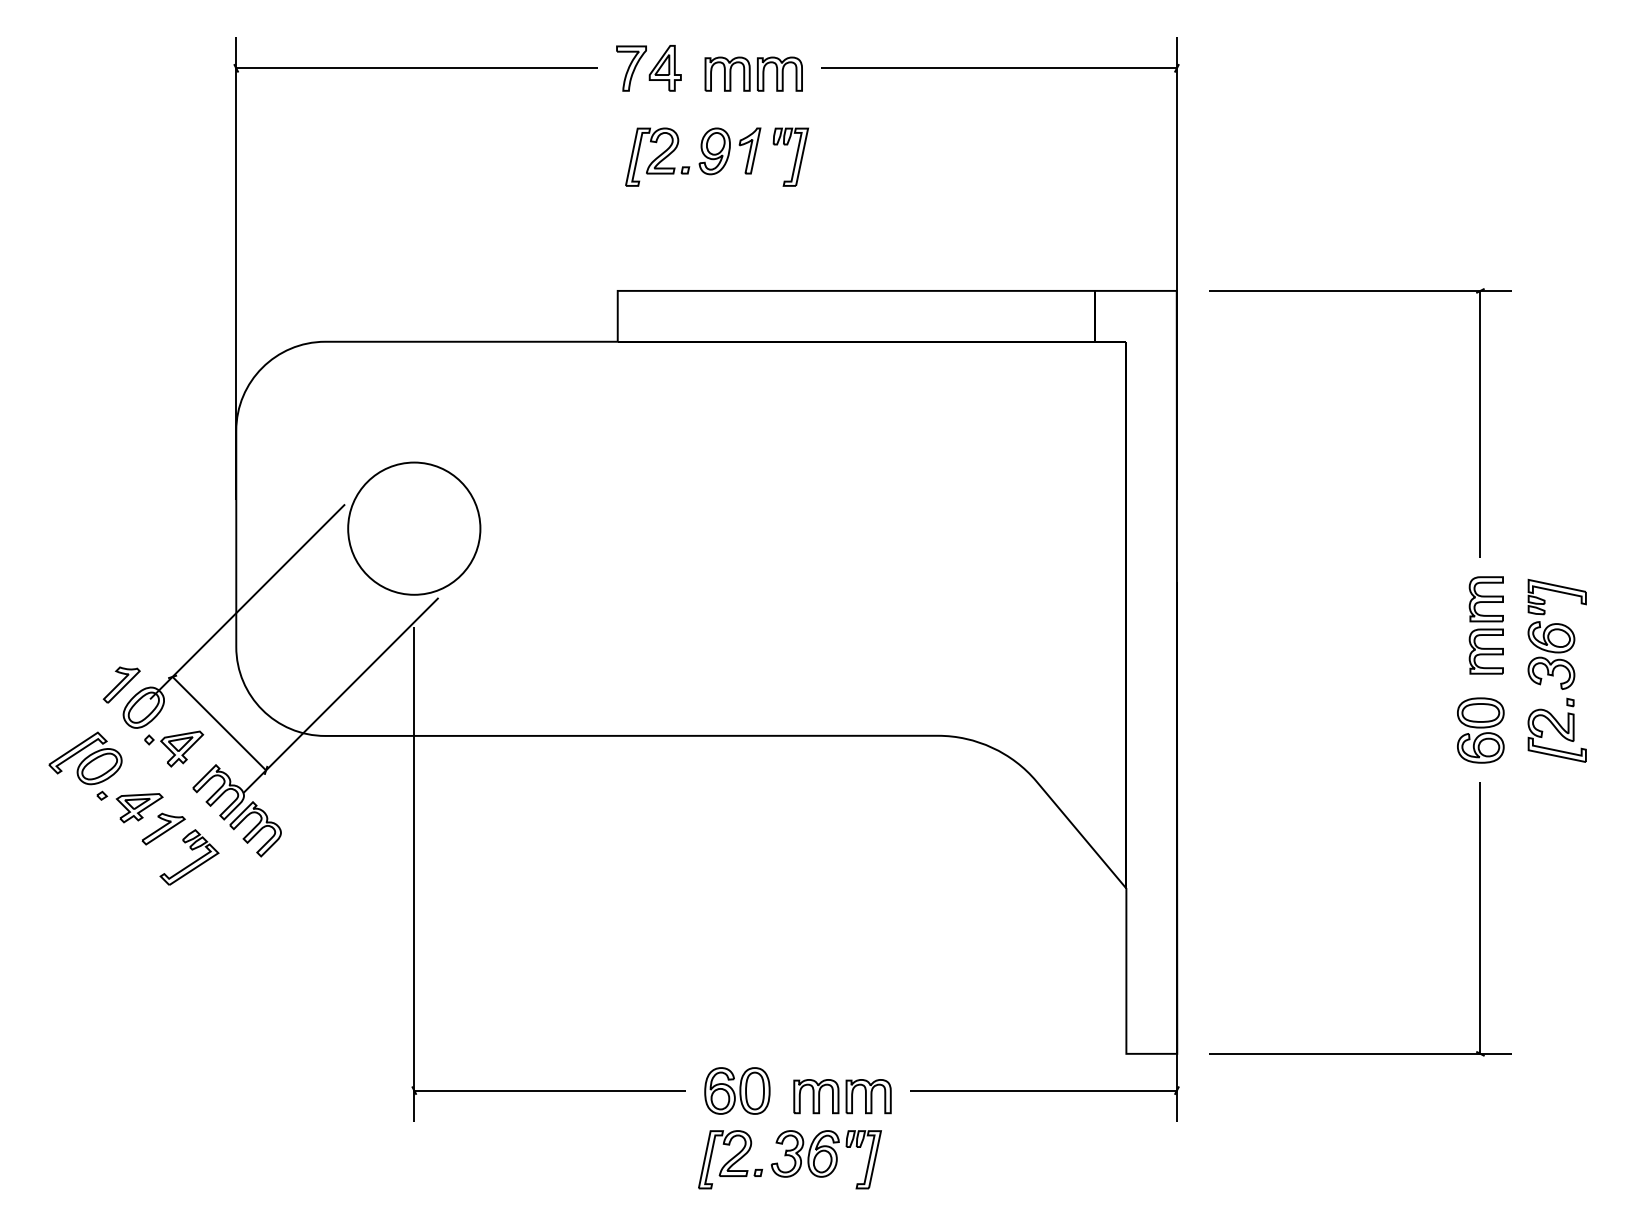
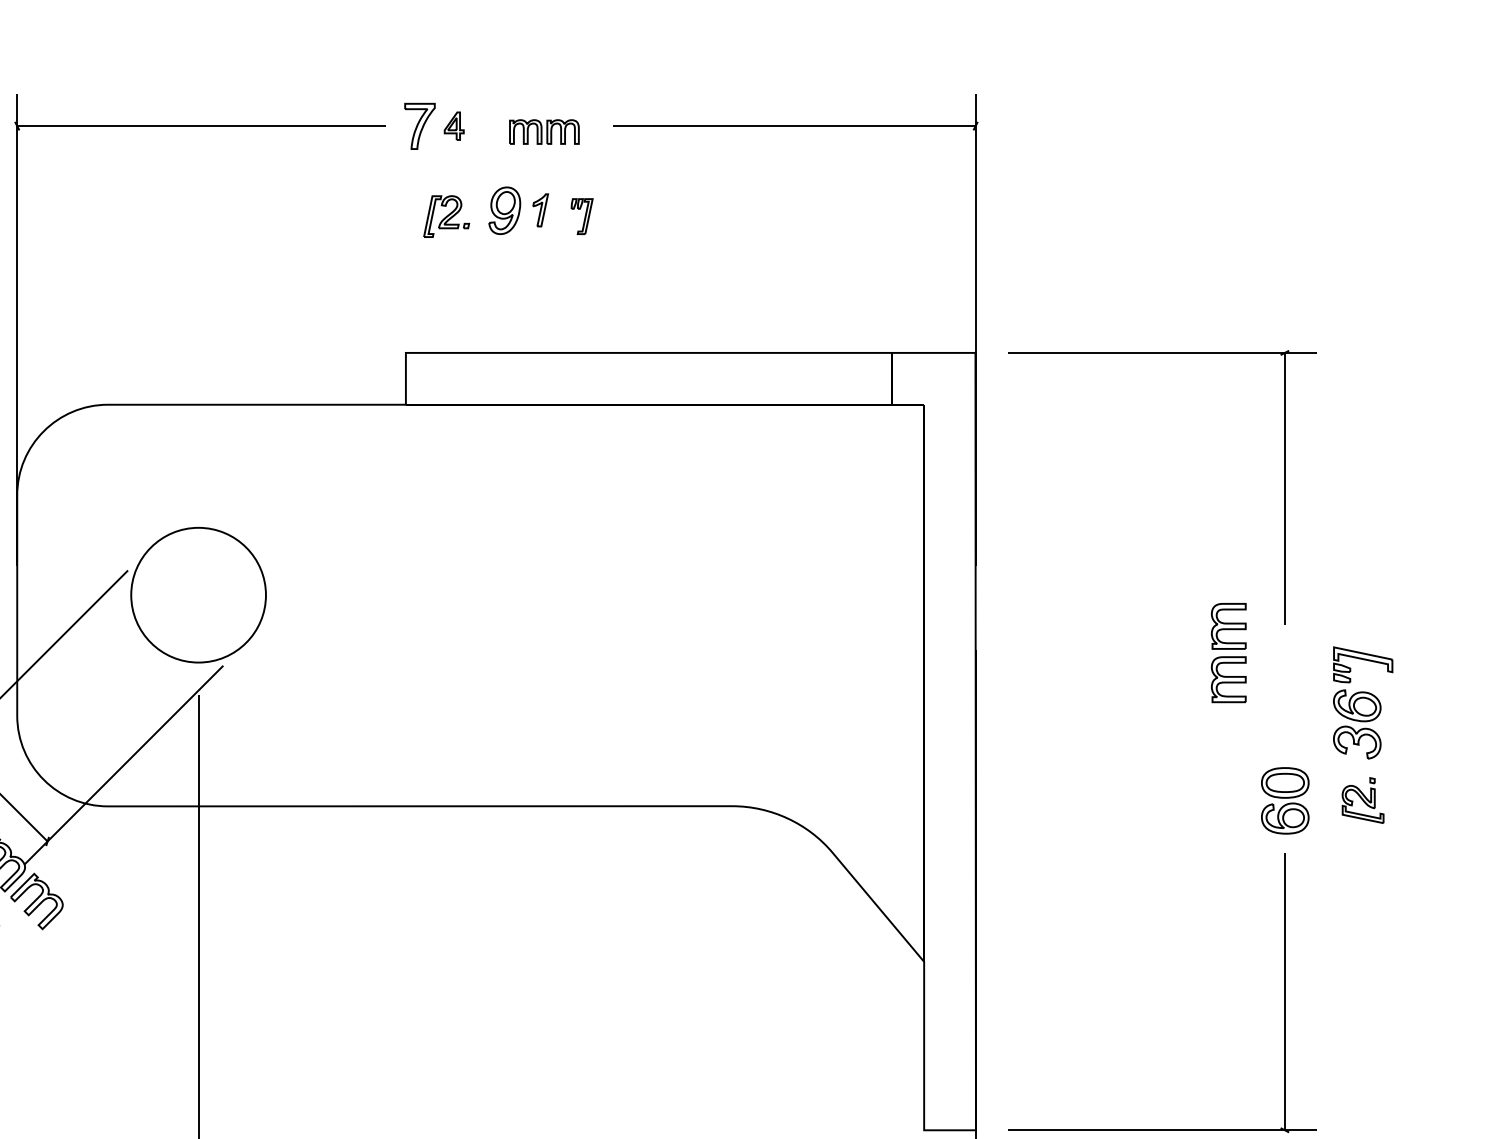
part: (664, 68) -> (453, 126), size x0.6
part: (753, 73) -> (544, 131), size x0.7
part: (749, 150) -> (540, 209), size x0.7
part: (657, 156) -> (446, 215), size x0.7
part: (790, 156) -> (581, 215), size x0.6
part: (1485, 625) -> (1227, 653), moved
part: (1556, 729) -> (1362, 799), size x0.7

